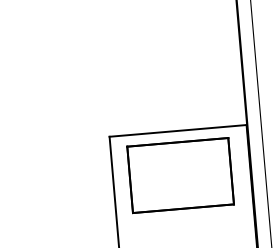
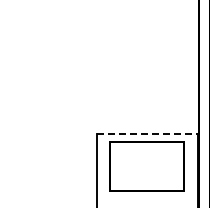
line: (178, 130) -> (148, 133), solid -> dashed

